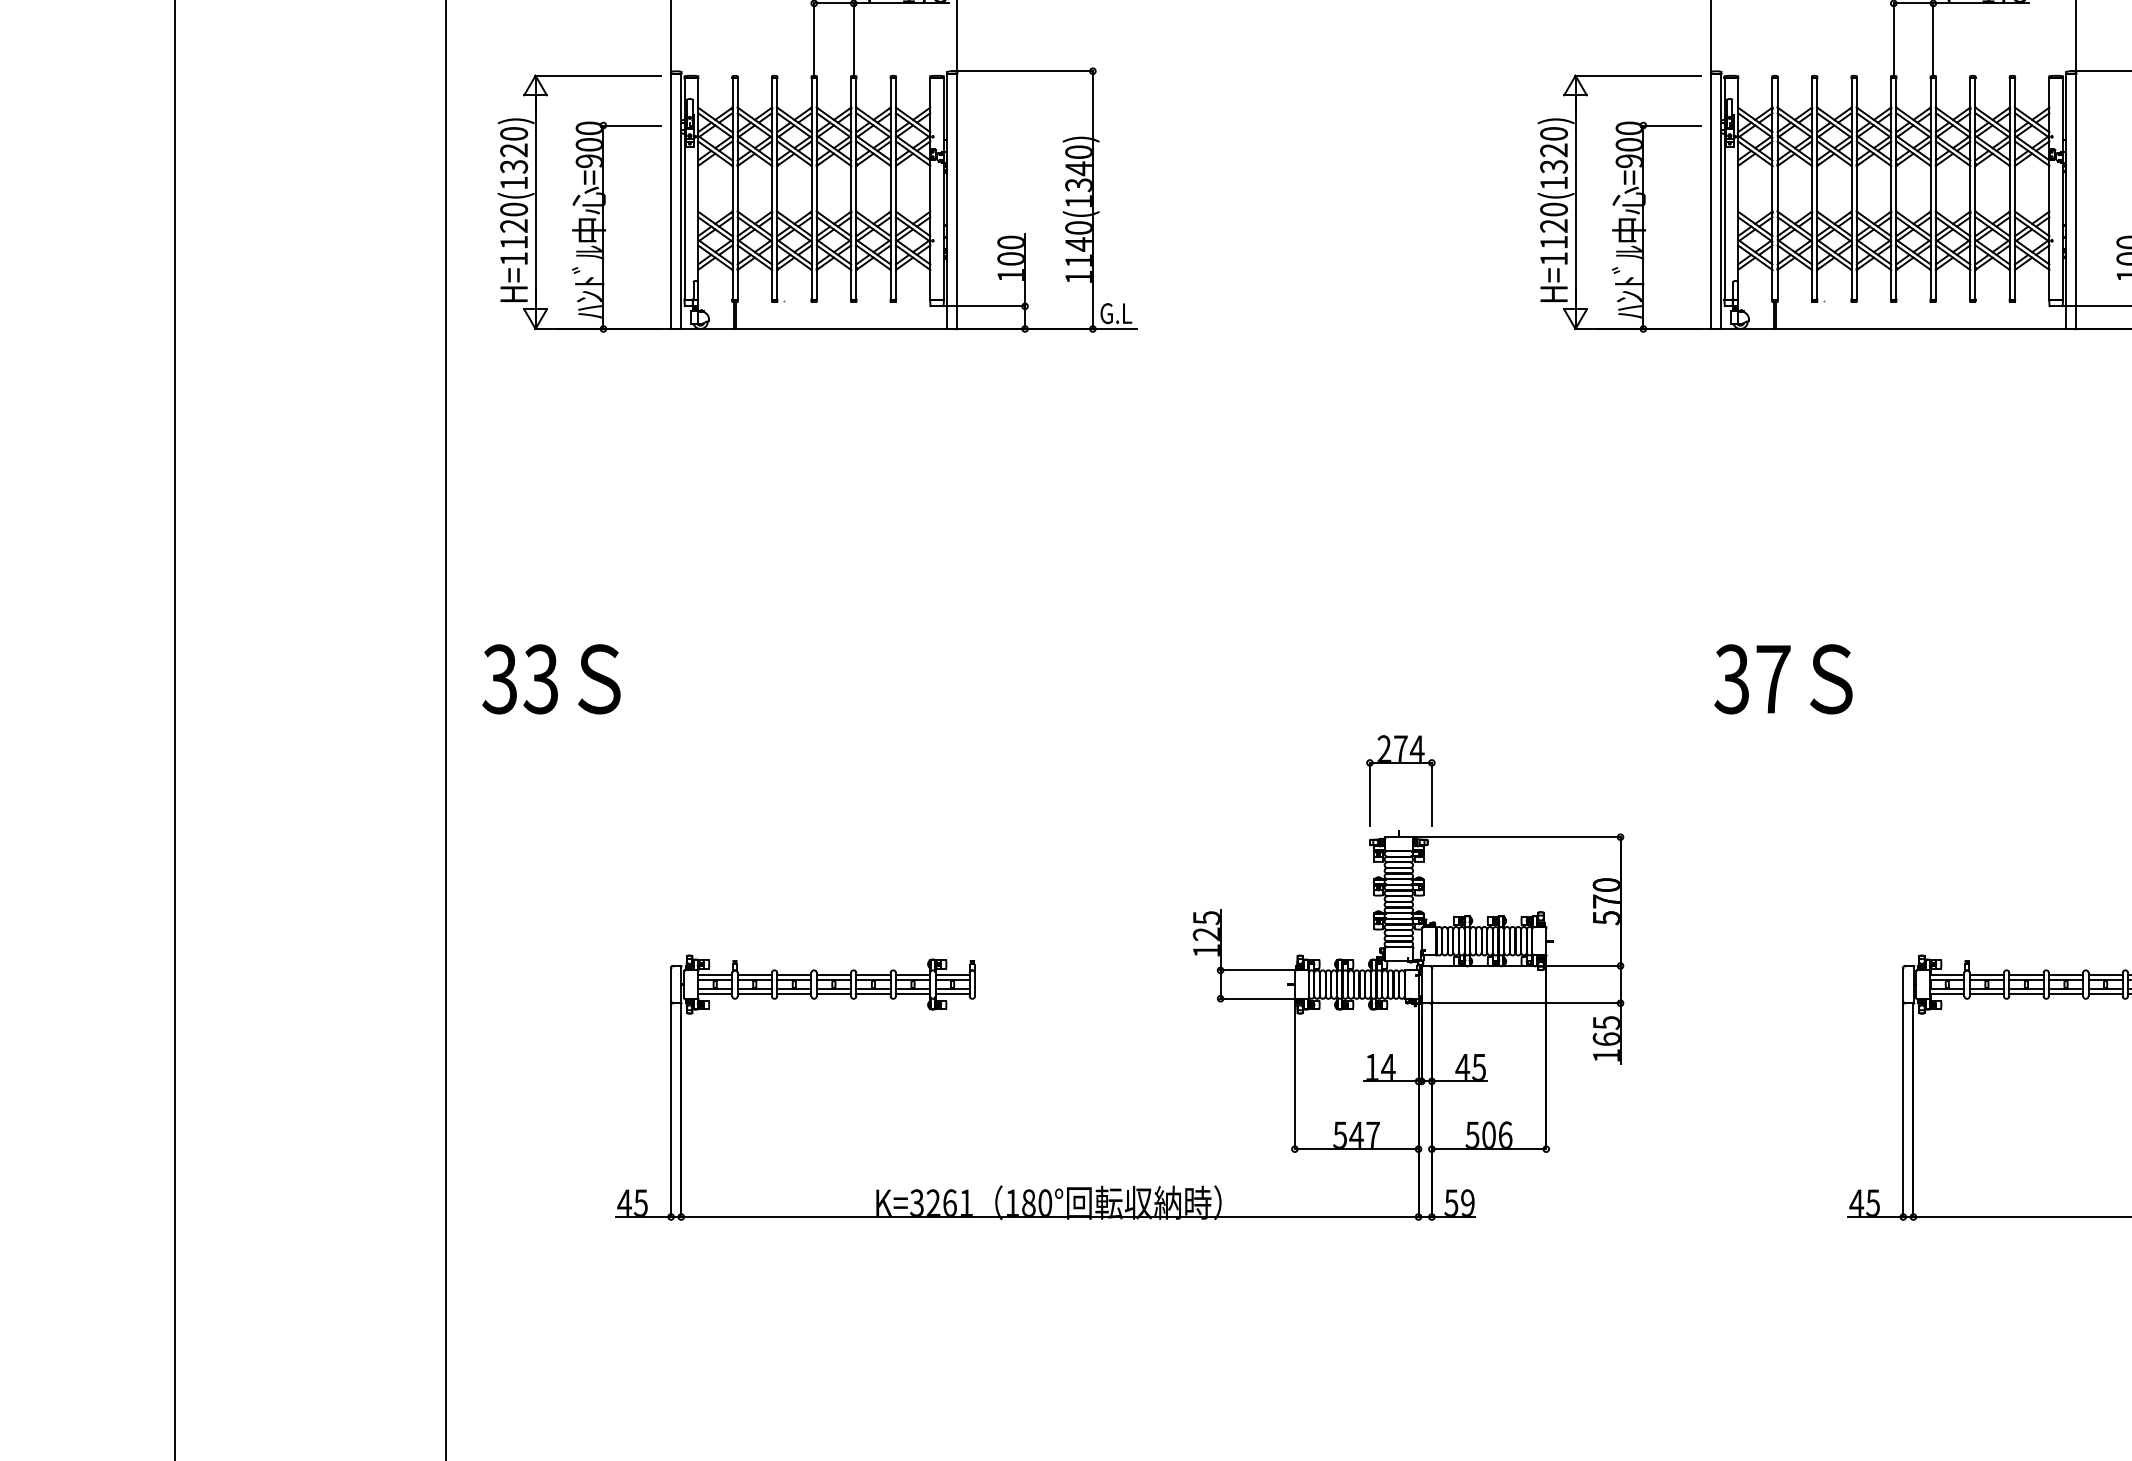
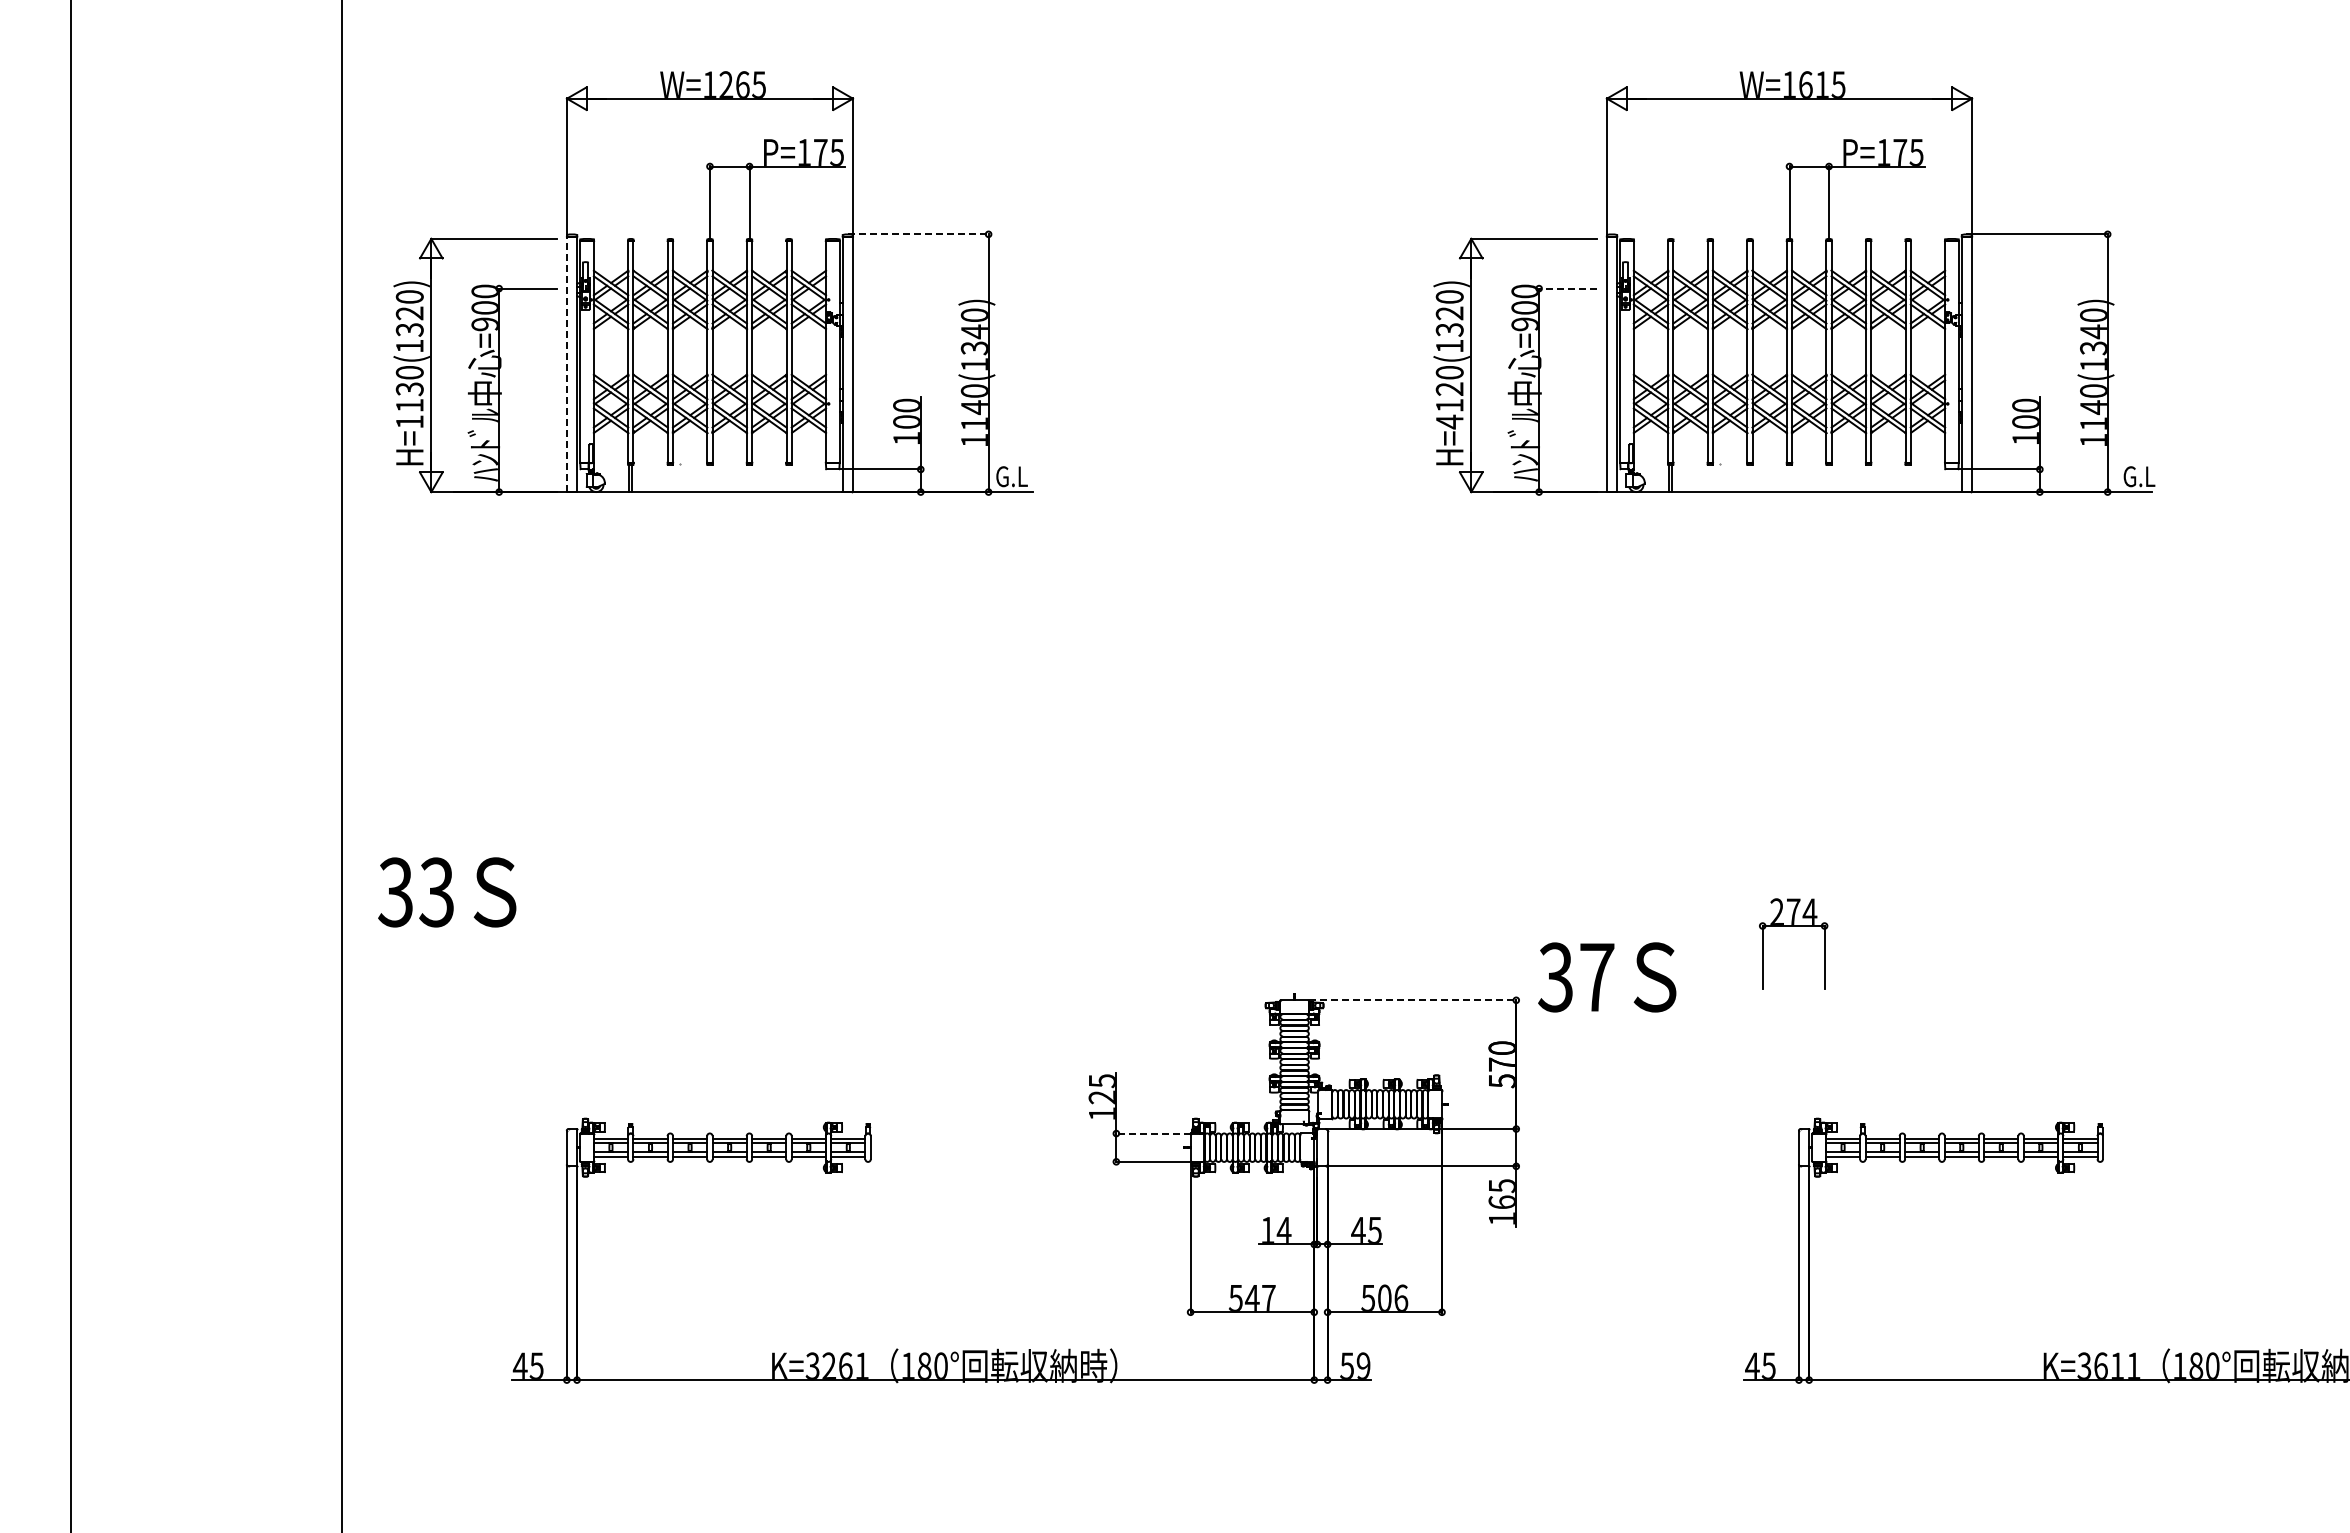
line: (1022, 71) -> (918, 234), solid -> dashed
line: (1671, 125) -> (1567, 288), solid -> dashed
line: (670, 201) -> (566, 364), solid -> dashed
text: (513, 226) -> (409, 389), H=1120(1320) -> H=1130(1320)
text: (1553, 258) -> (1449, 421), H=1120(1320) -> H=4120(1320)
text: (551, 679) -> (447, 892), moved
text: (1783, 679) -> (1607, 977), moved
part: (1400, 763) -> (1793, 926), moved
line: (1516, 837) -> (1412, 1000), solid -> dashed
line: (1256, 970) -> (1152, 1133), solid -> dashed

